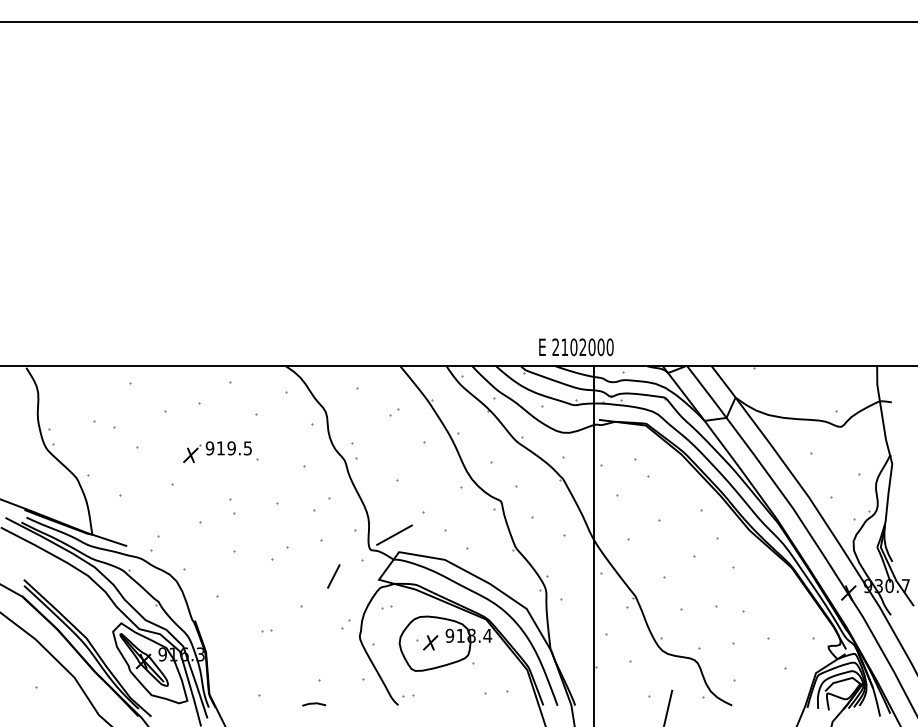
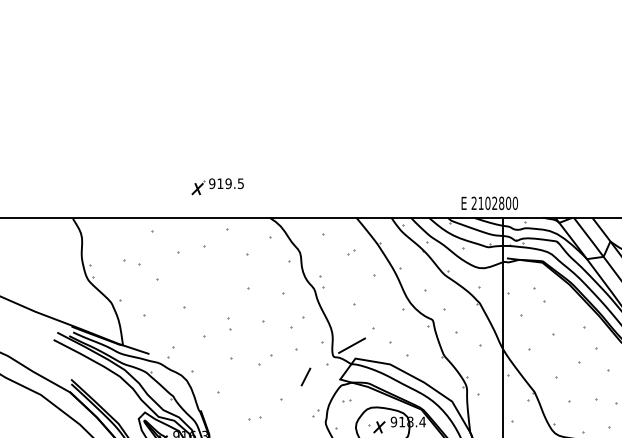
text: (591, 346) -> (501, 202), 2102000 -> 2102800
part: (217, 452) -> (217, 186), moved
part: (266, 630) -> (255, 417), size x1.6

